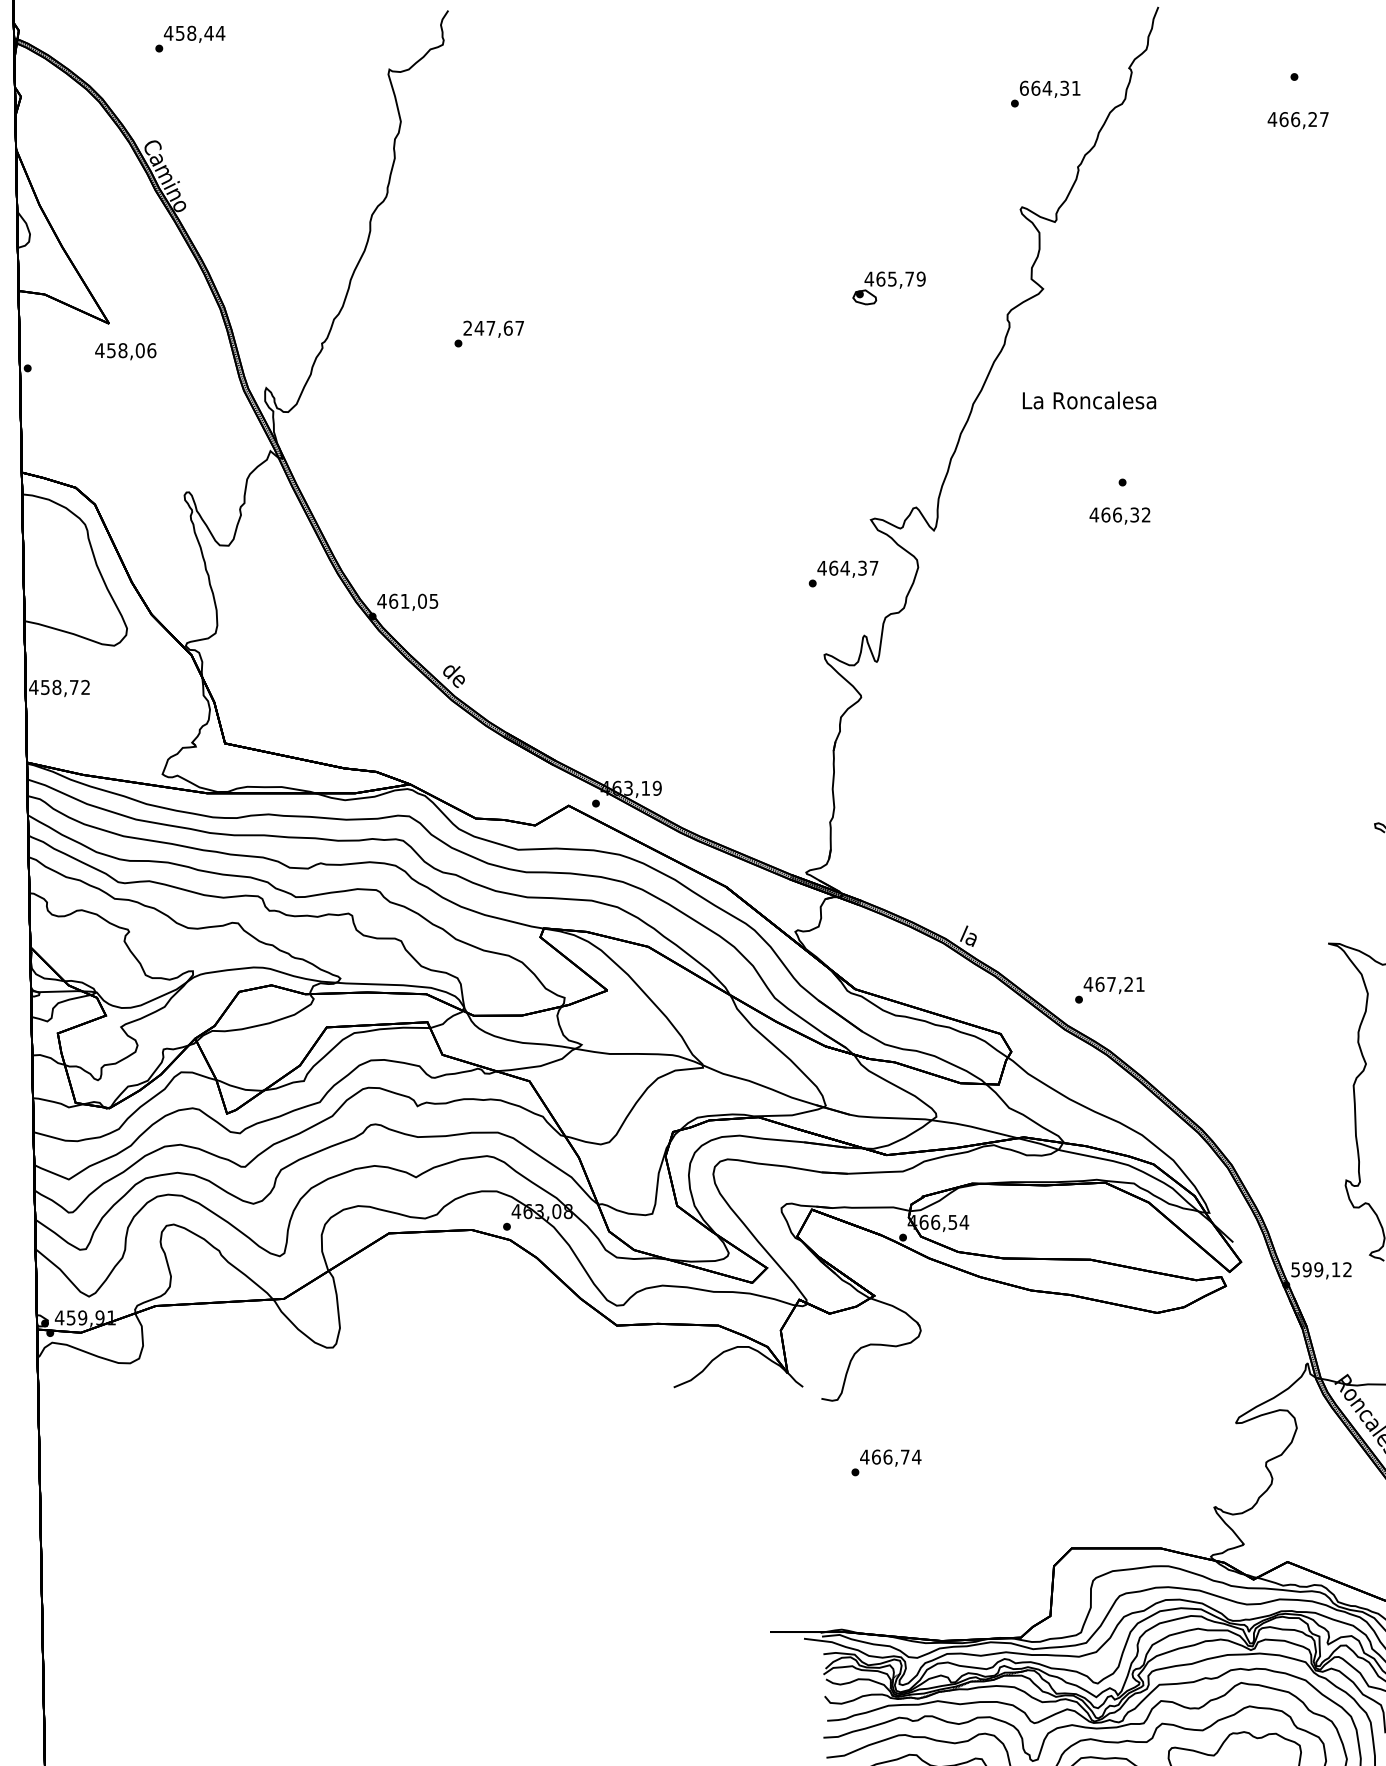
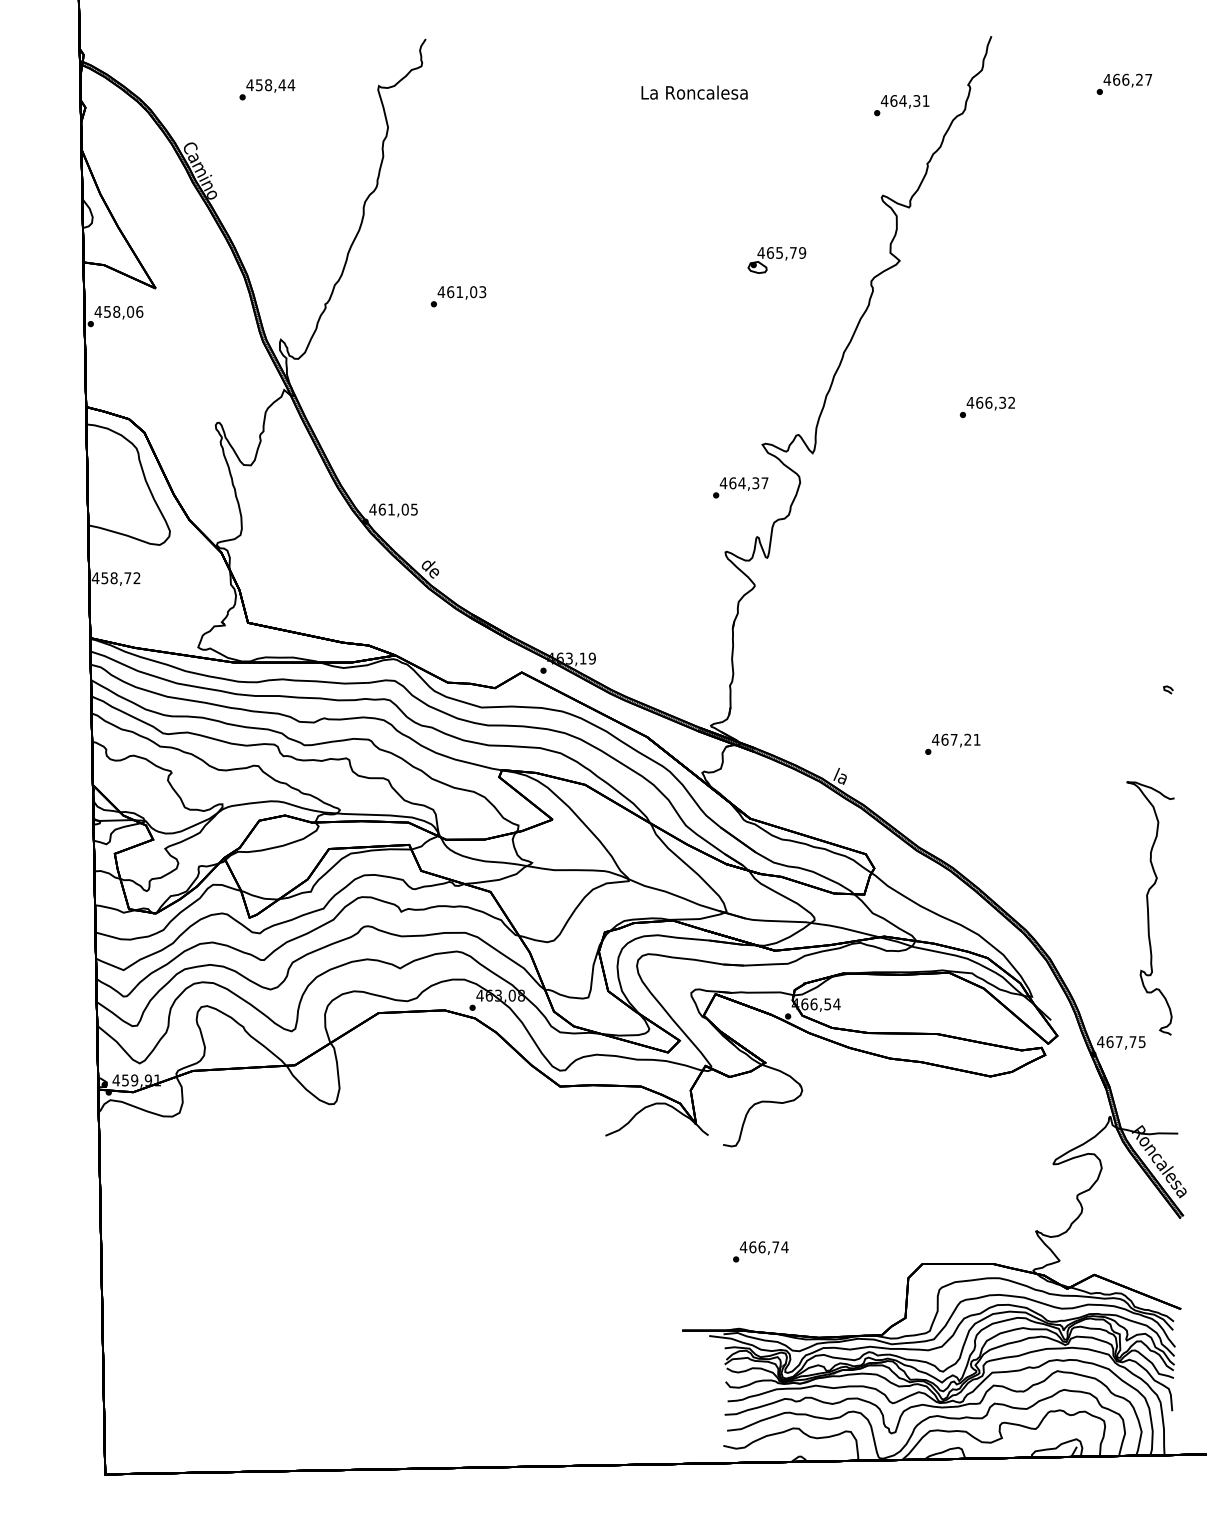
text: (190, 38) -> (267, 89), moved
text: (1024, 87) -> (884, 100), 664,31 -> 464,31
text: (1297, 120) -> (1127, 80), moved
text: (493, 328) -> (461, 292), 247,67 -> 461,03
text: (125, 351) -> (118, 312), moved
text: (1089, 400) -> (694, 92), moved
text: (1119, 515) -> (990, 403), moved
text: (1109, 989) -> (952, 743), moved
text: (1321, 1270) -> (1121, 1042), 599,12 -> 467,75
text: (885, 1462) -> (760, 1251), moved

